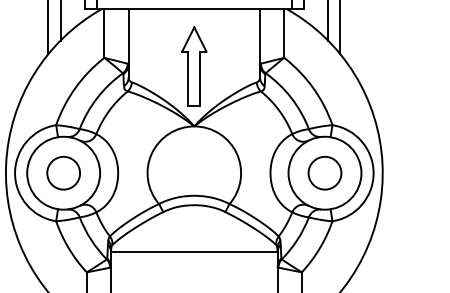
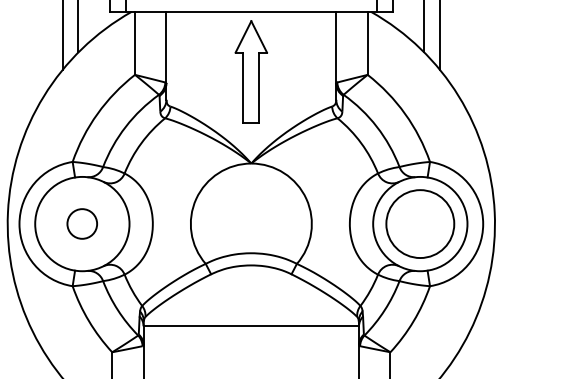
part: (194, 66) -> (251, 71), moved
circle: (63, 172) -> (82, 223), size x0.7
circle: (324, 172) -> (419, 223), size x1.6

